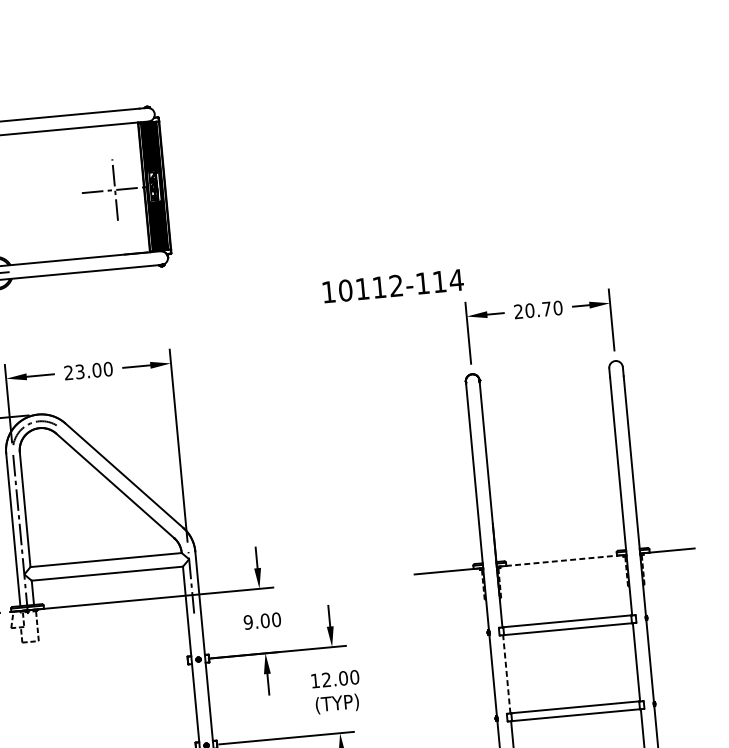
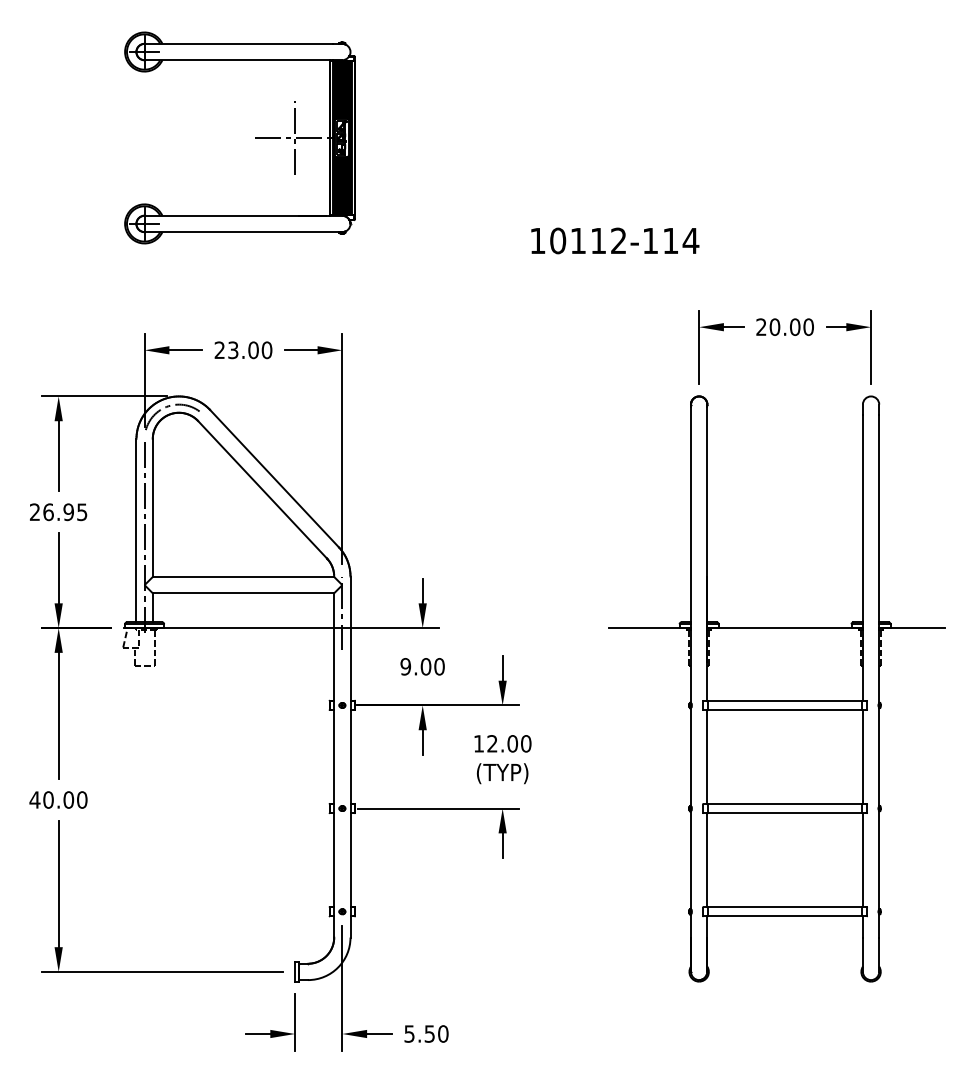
text: (393, 285) -> (615, 240), moved
text: (547, 308) -> (795, 326), 20.70 -> 20.00
line: (562, 561) -> (785, 628), dashed -> solid
line: (506, 674) -> (707, 757), dashed -> solid

